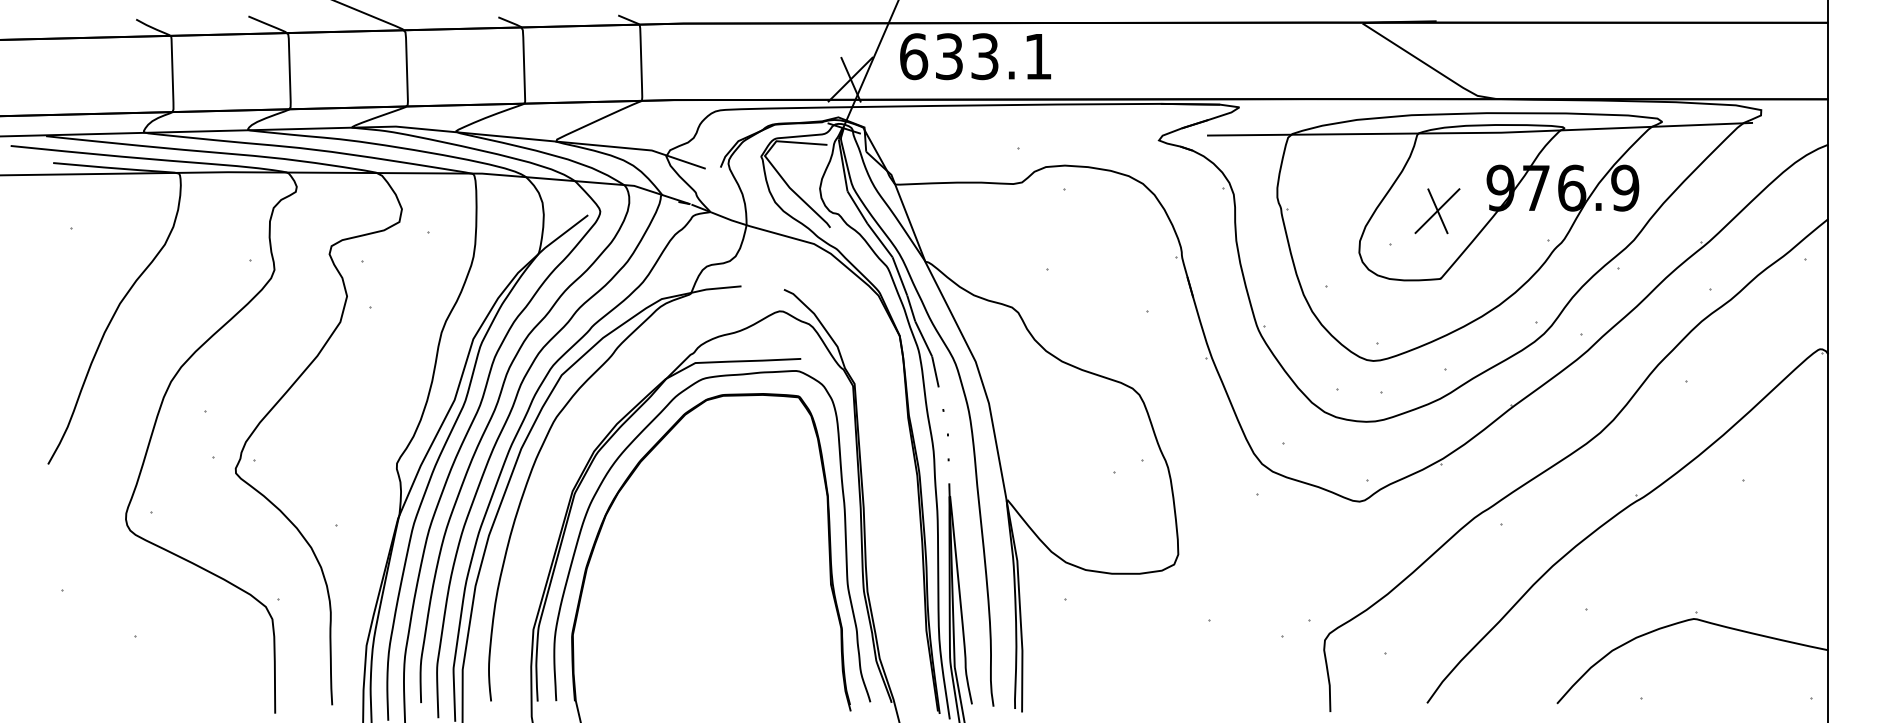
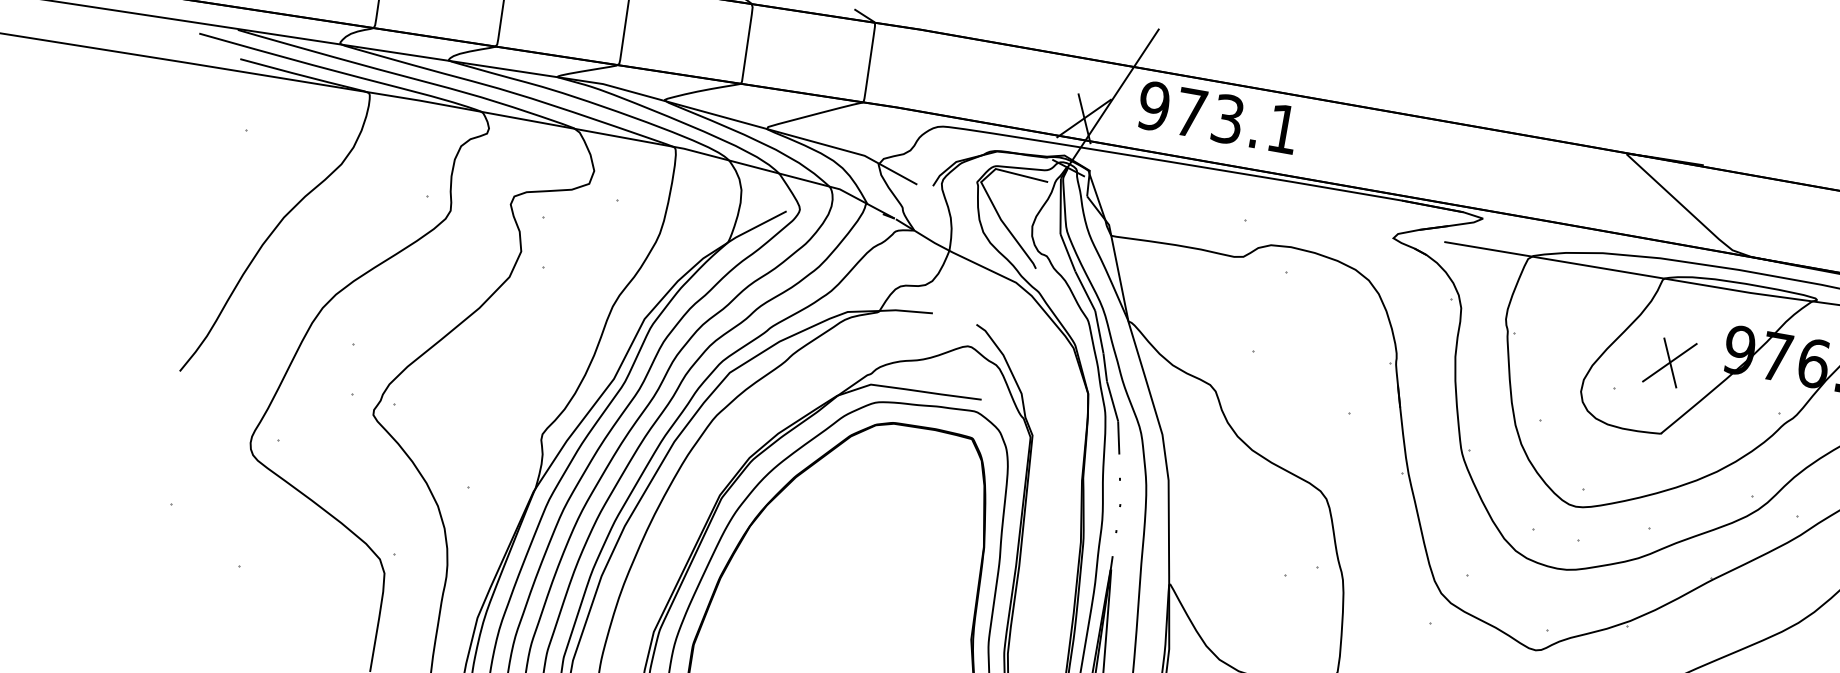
text: (930, 56) -> (1171, 109), 633.1 -> 973.1

